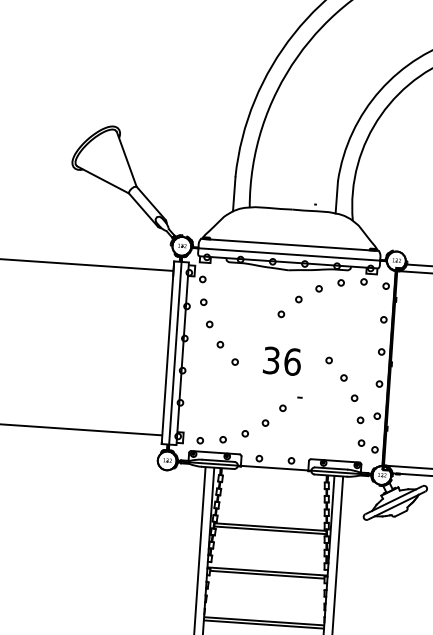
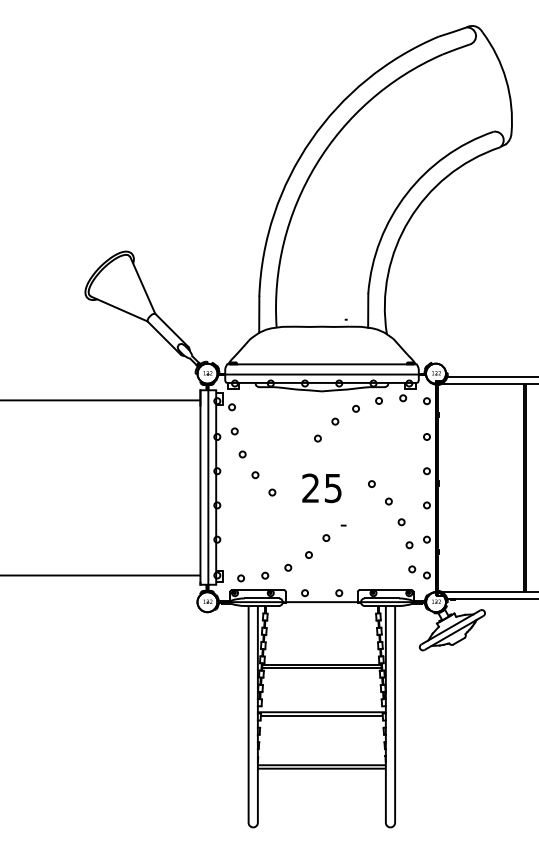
text: (282, 361) -> (322, 488), 36 -> 25

